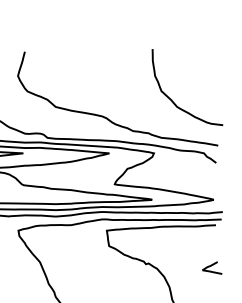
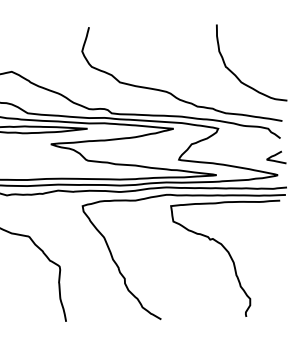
curve: (212, 266) -> (276, 155), moved

